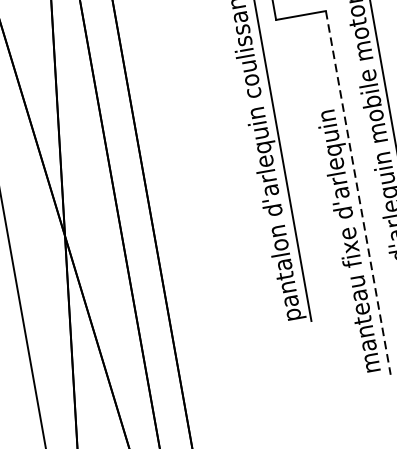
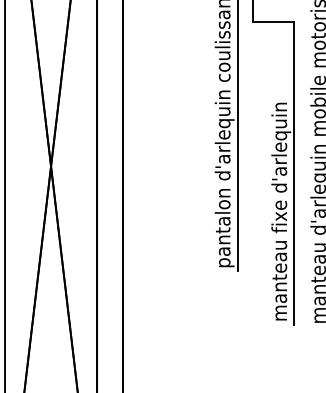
line: (358, 192) -> (294, 173), dashed -> solid

